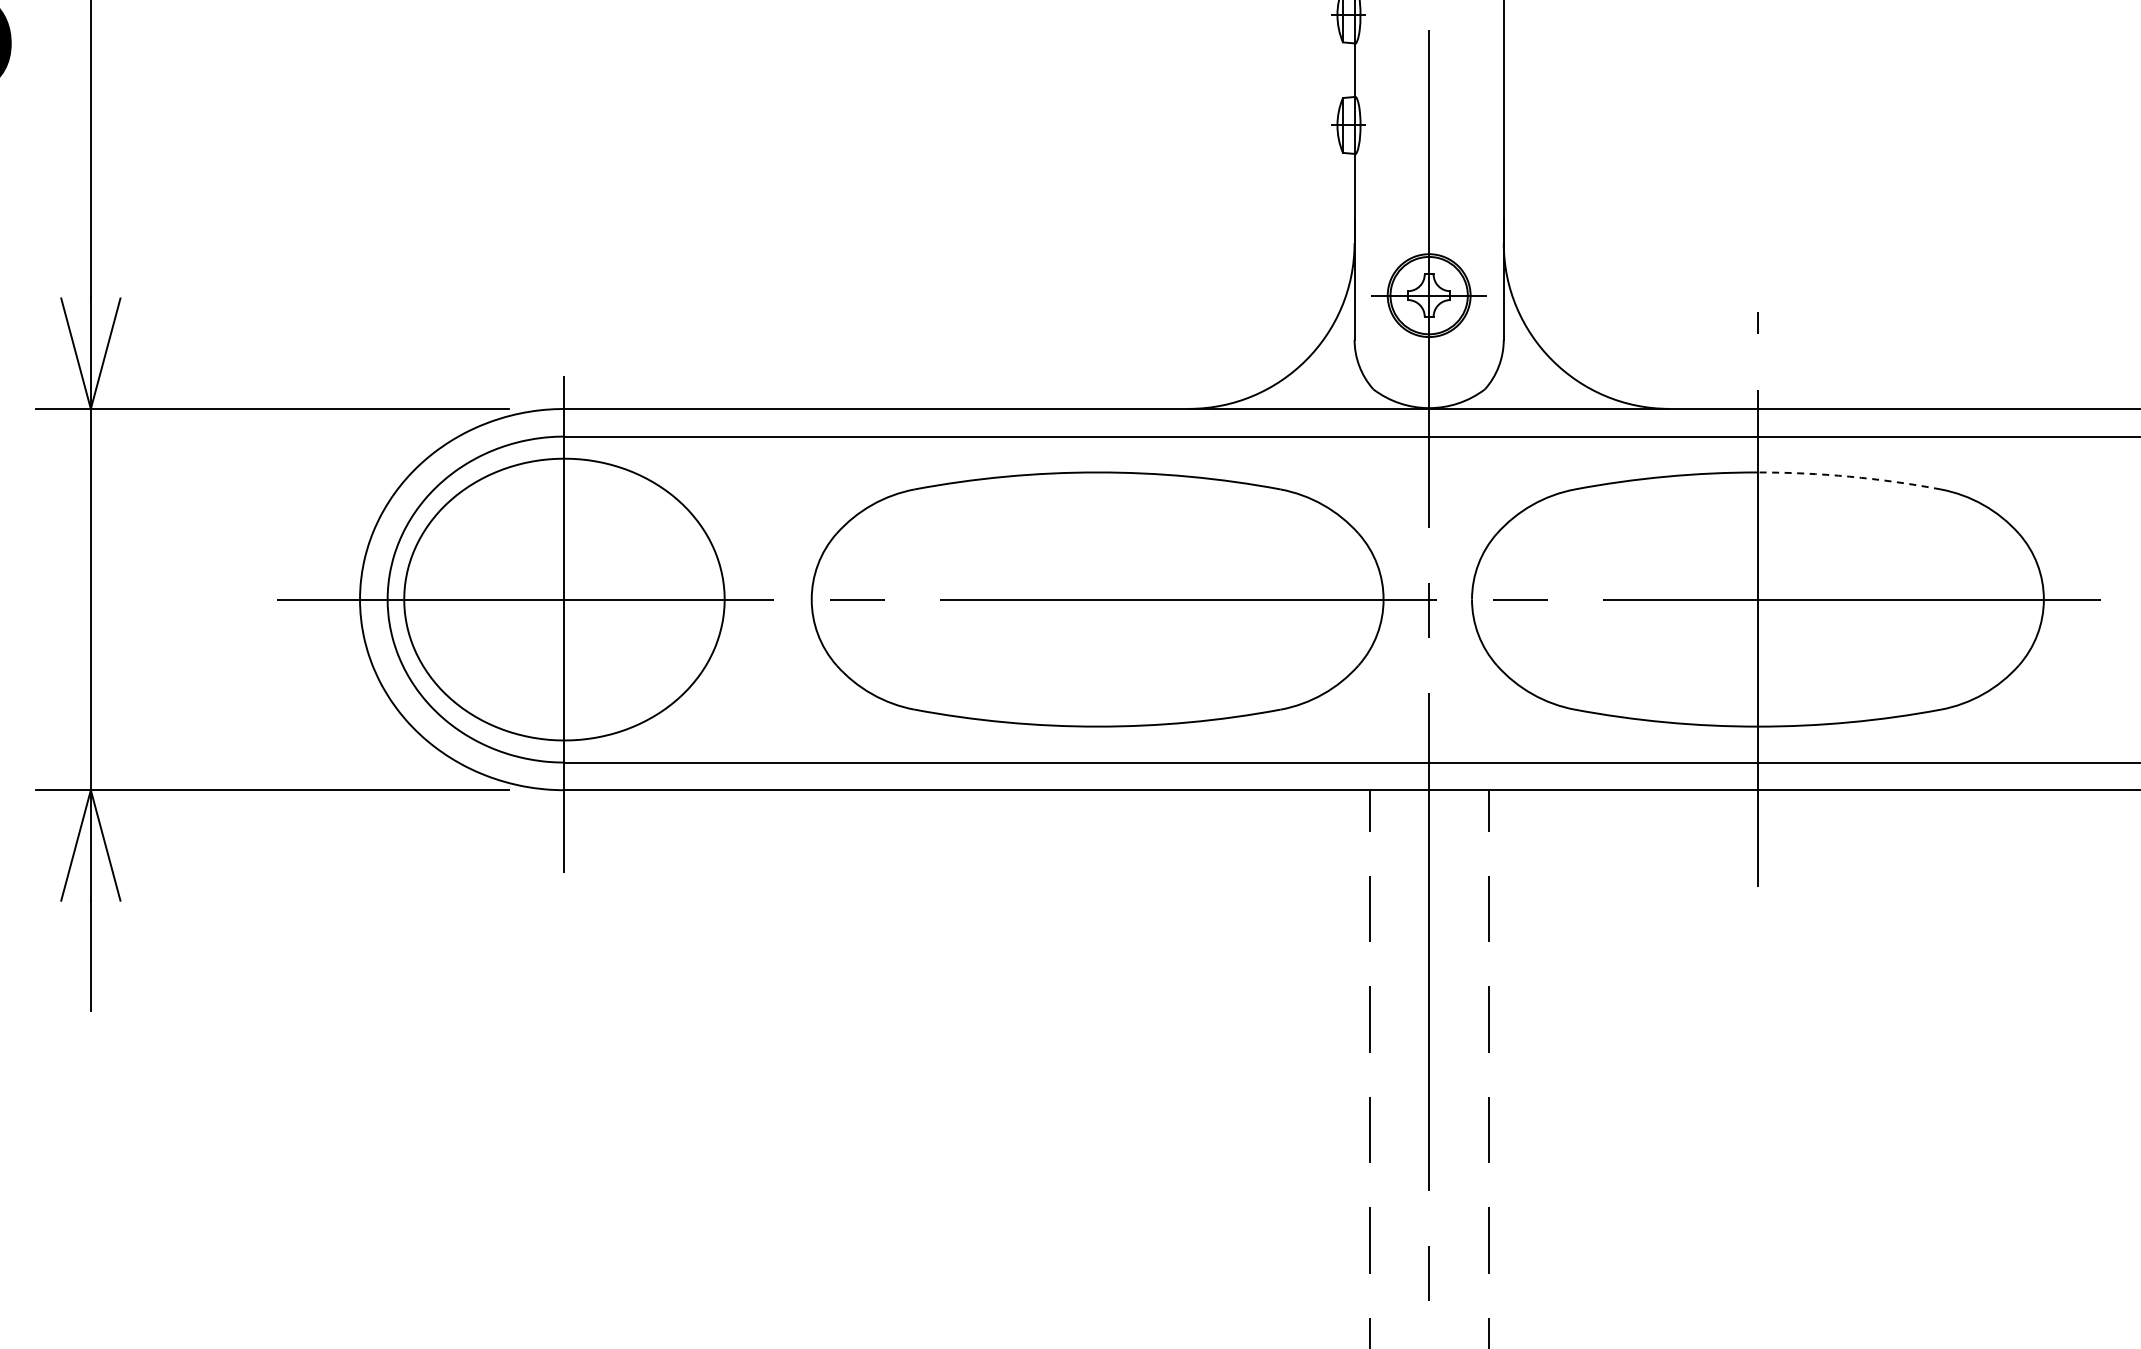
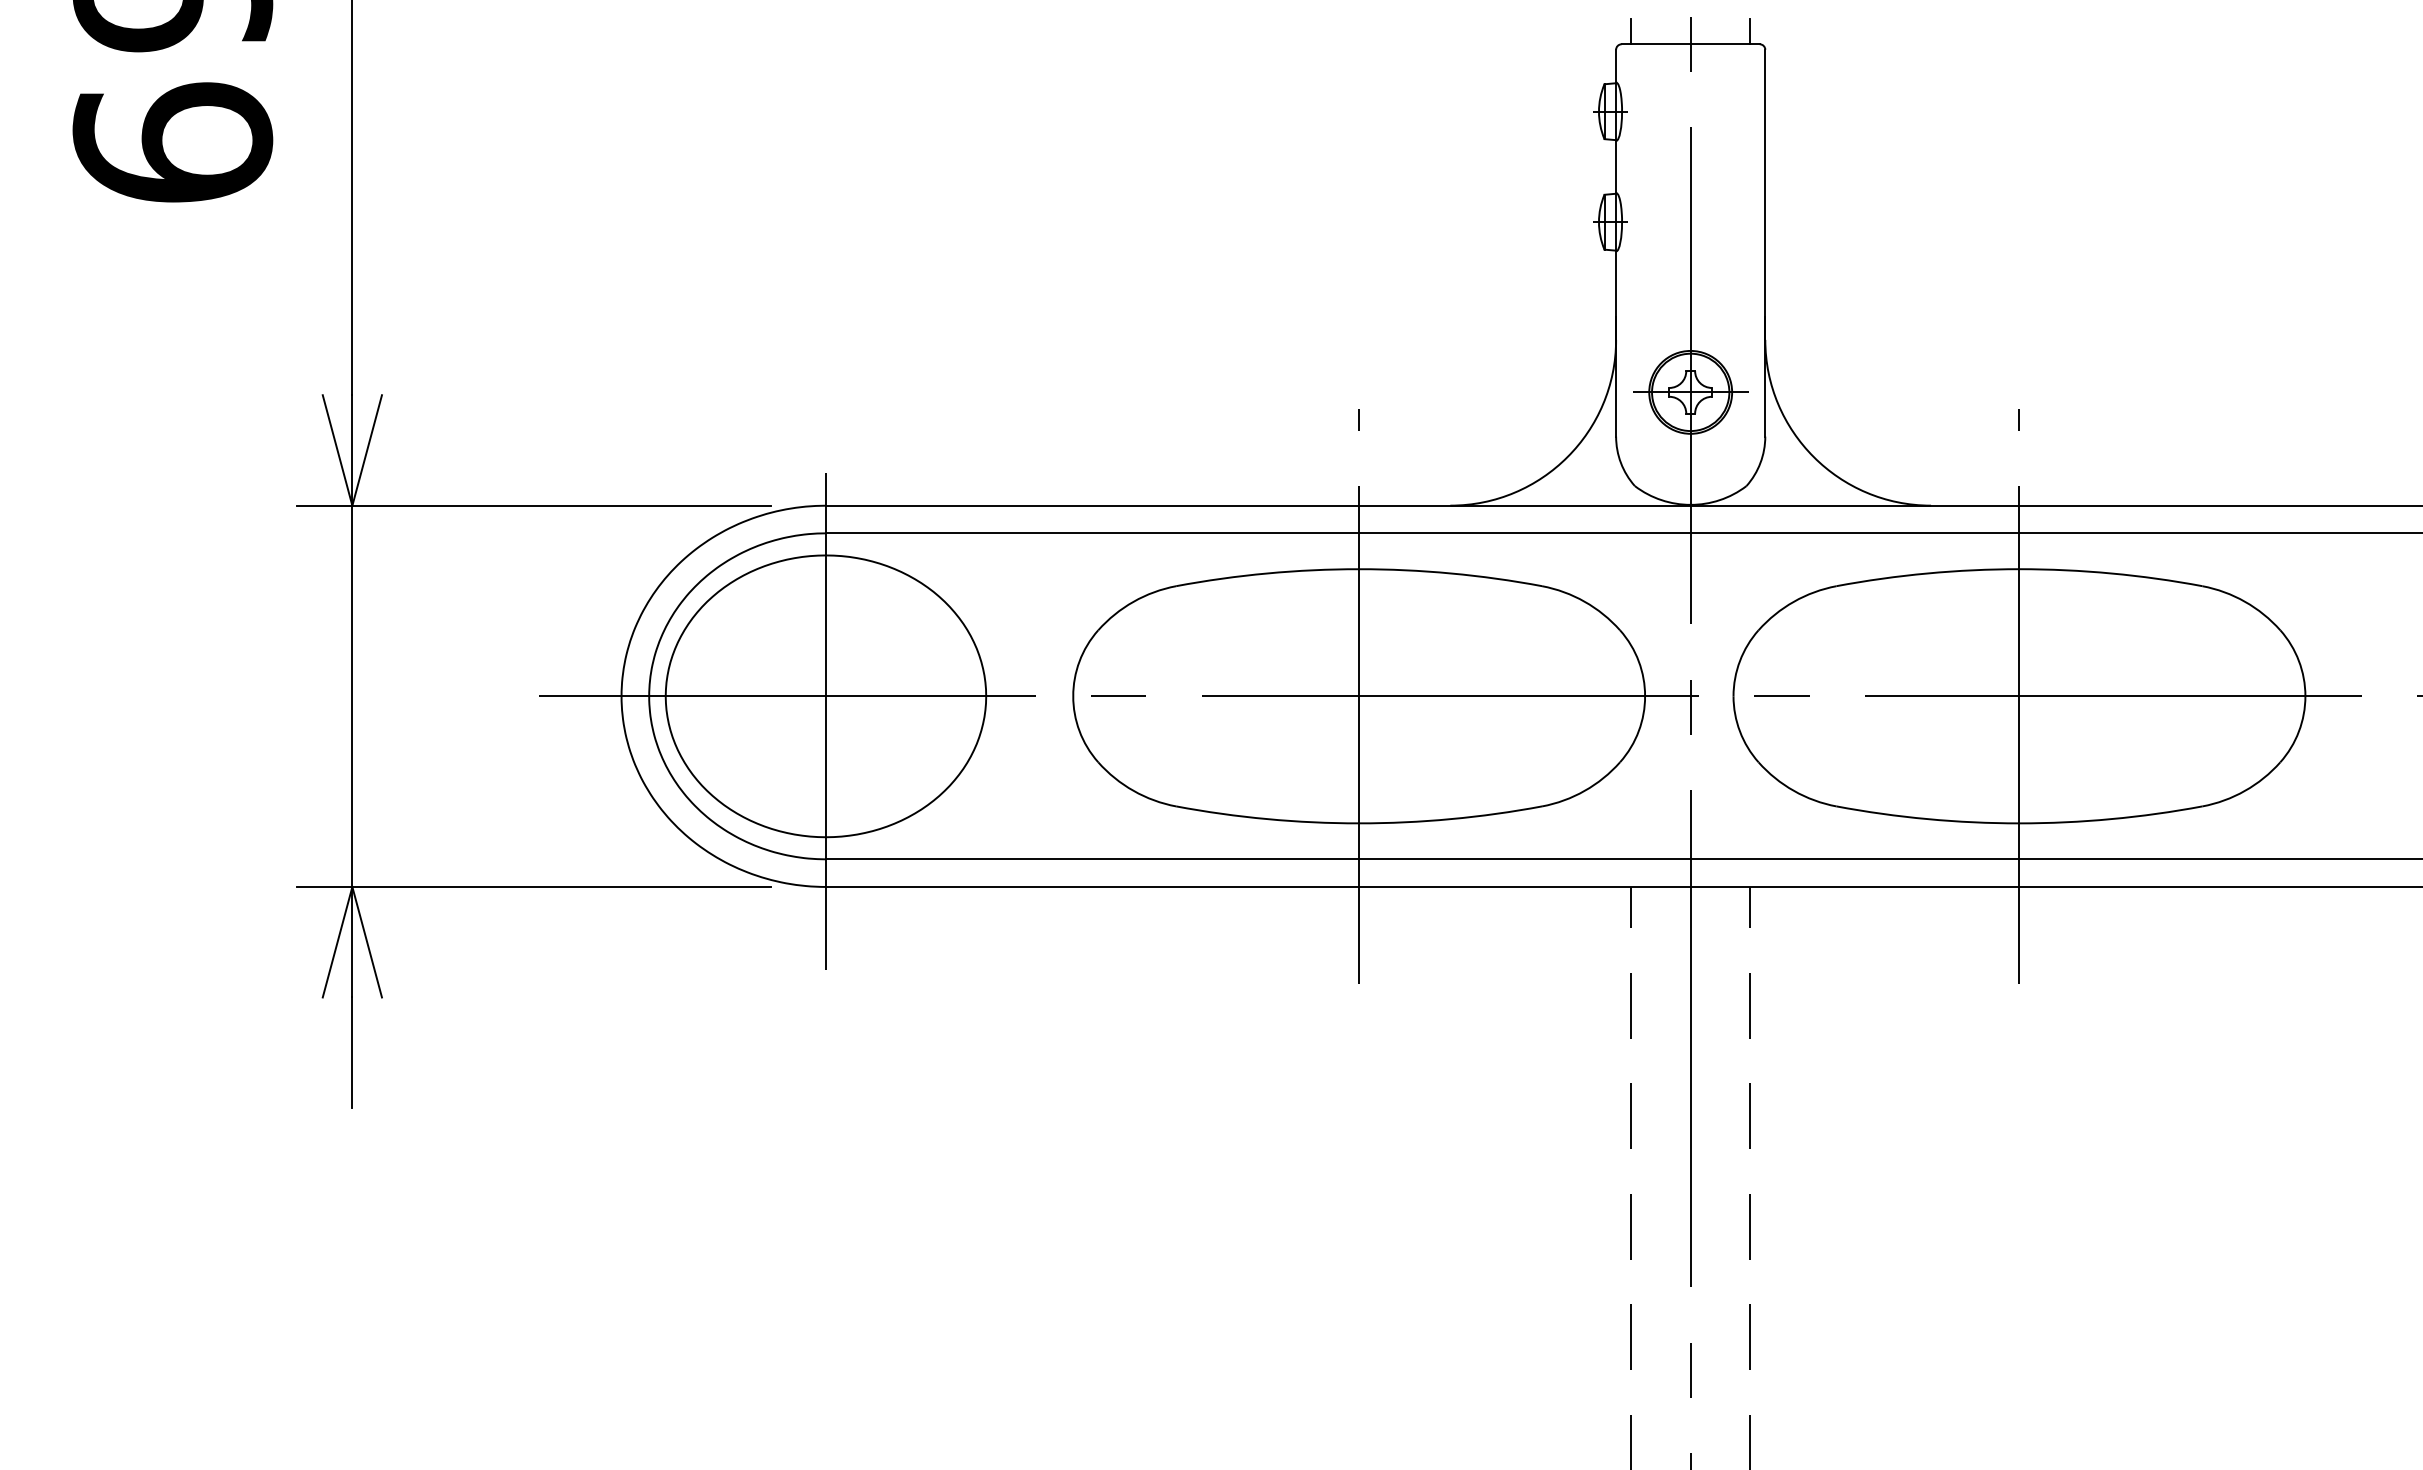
arc: (1849, 476) -> (2111, 573), dashed -> solid
line: (1097, 598) -> (1359, 695), added

